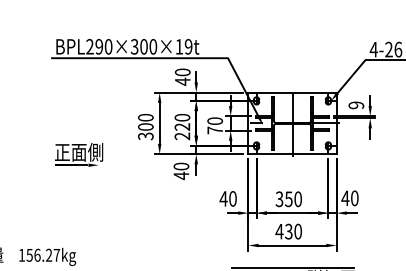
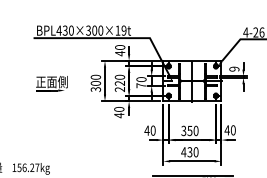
text: (93, 46) -> (61, 30), BPL290×300×19t -> BPL430×300×19t
part: (78, 154) -> (51, 83), moved

